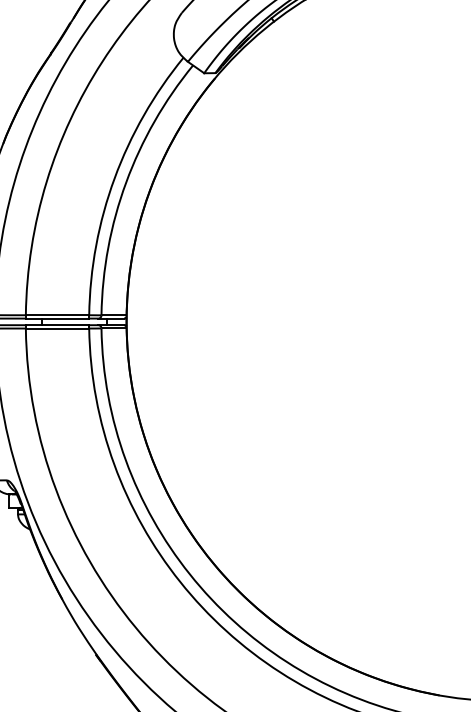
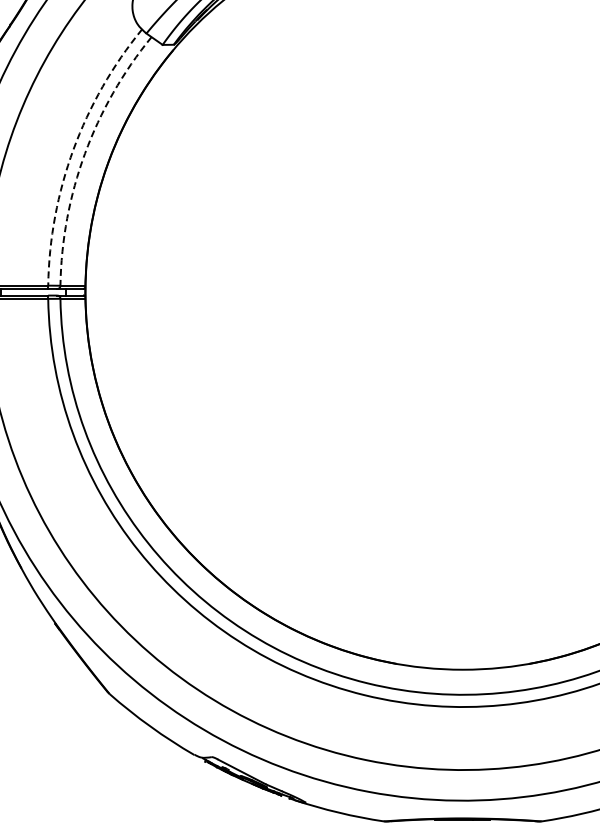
arc: (114, 178) -> (73, 149), solid -> dashed
arc: (126, 182) -> (85, 153), solid -> dashed

